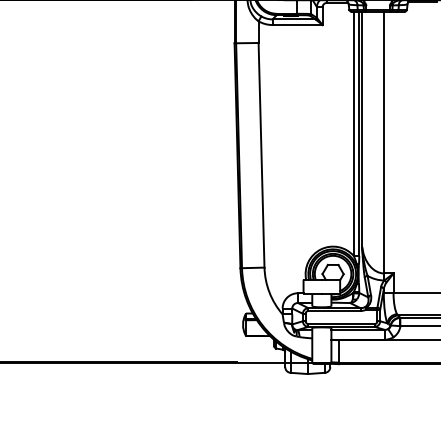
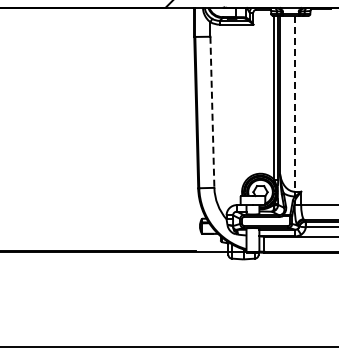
line: (383, 142) -> (294, 103), solid -> dashed
line: (261, 155) -> (212, 112), solid -> dashed

